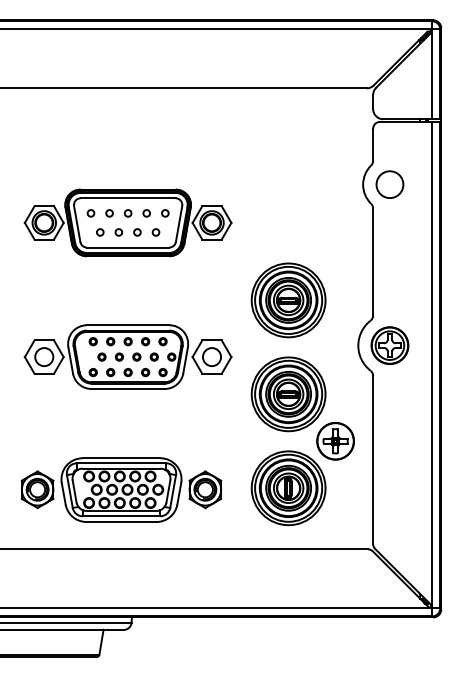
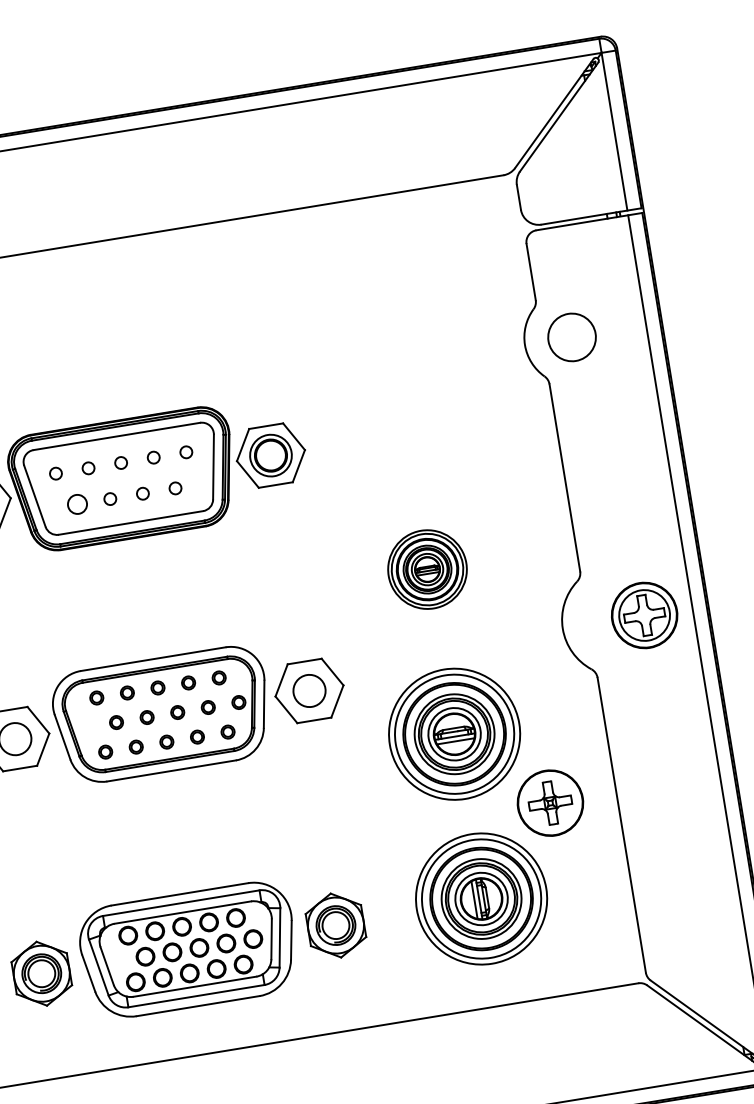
circle: (100, 232) -> (78, 504), size x1.6
part: (288, 300) -> (427, 569), size x0.6
part: (389, 345) -> (643, 615), moved

